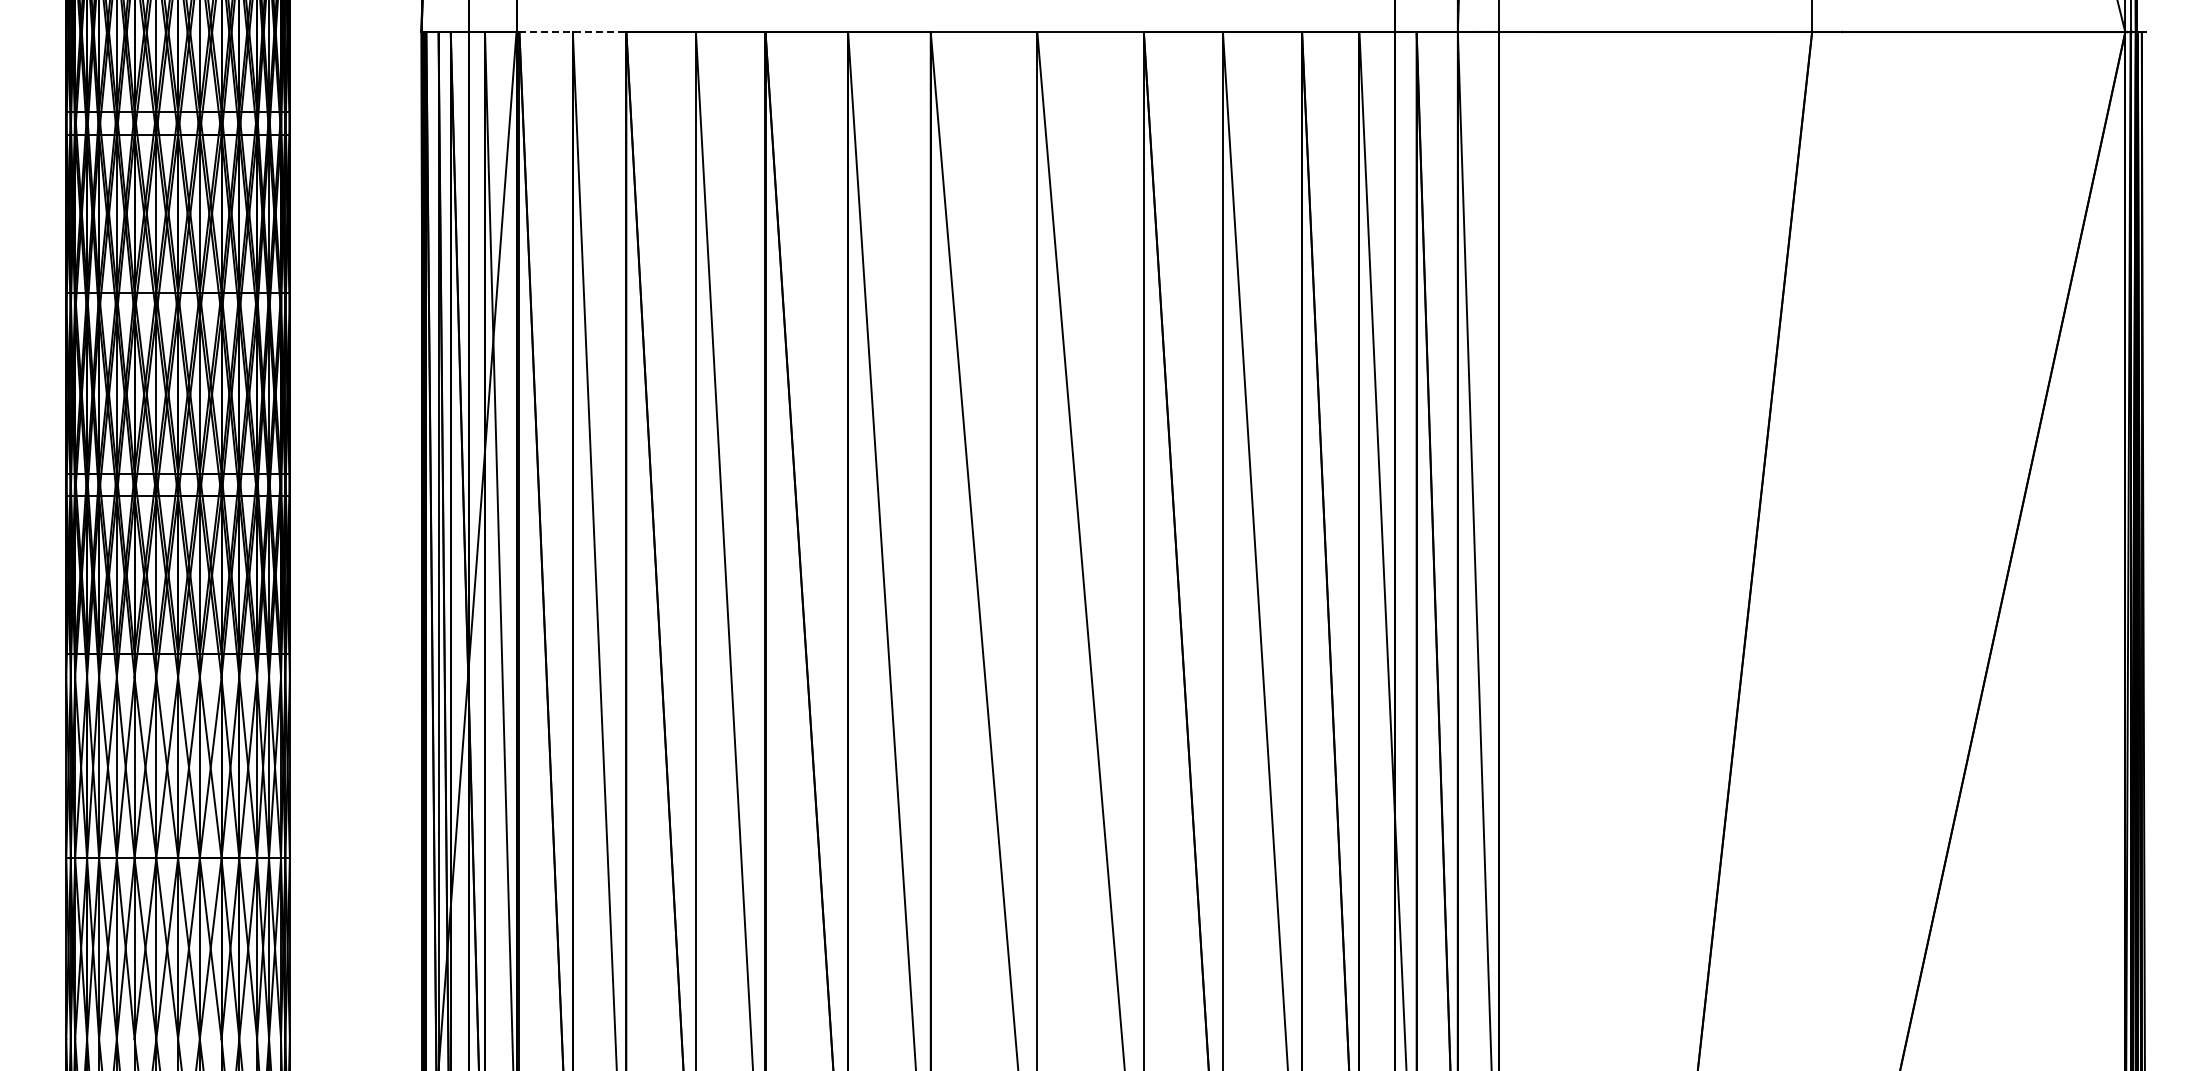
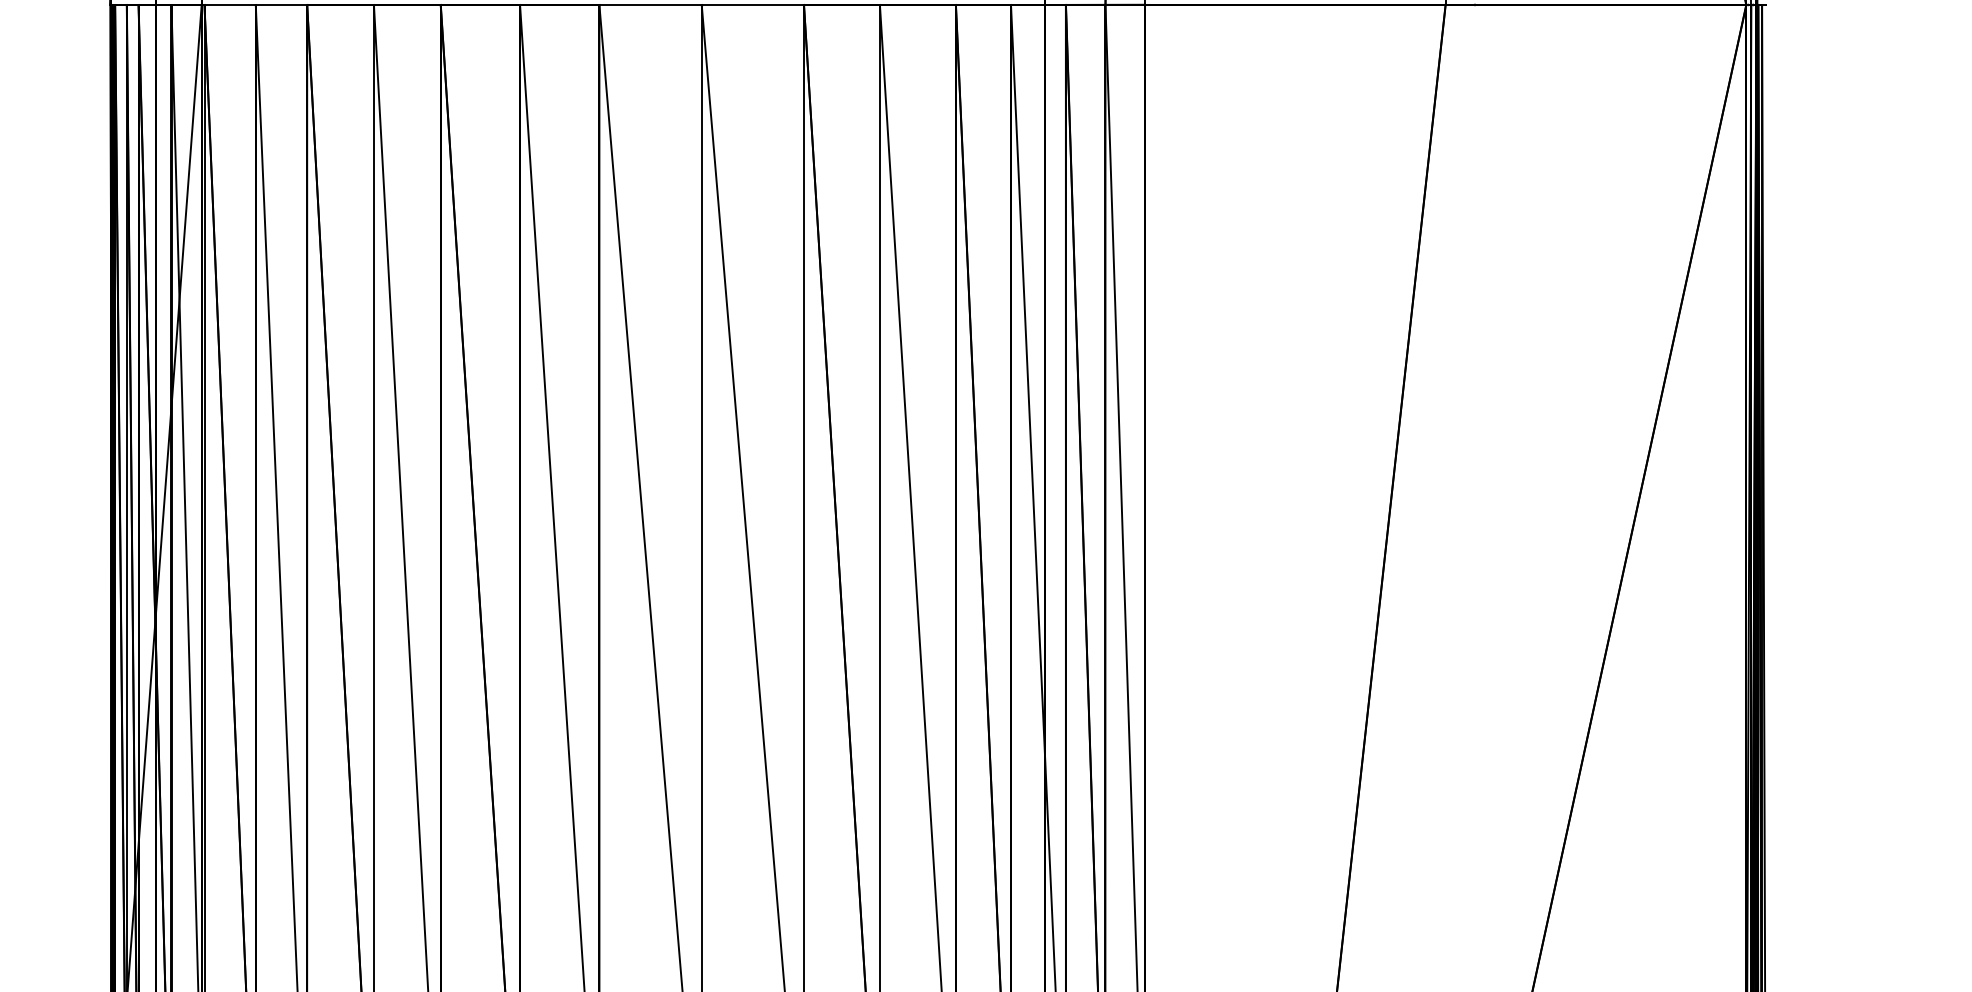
line: (573, 32) -> (256, 5), dashed -> solid

